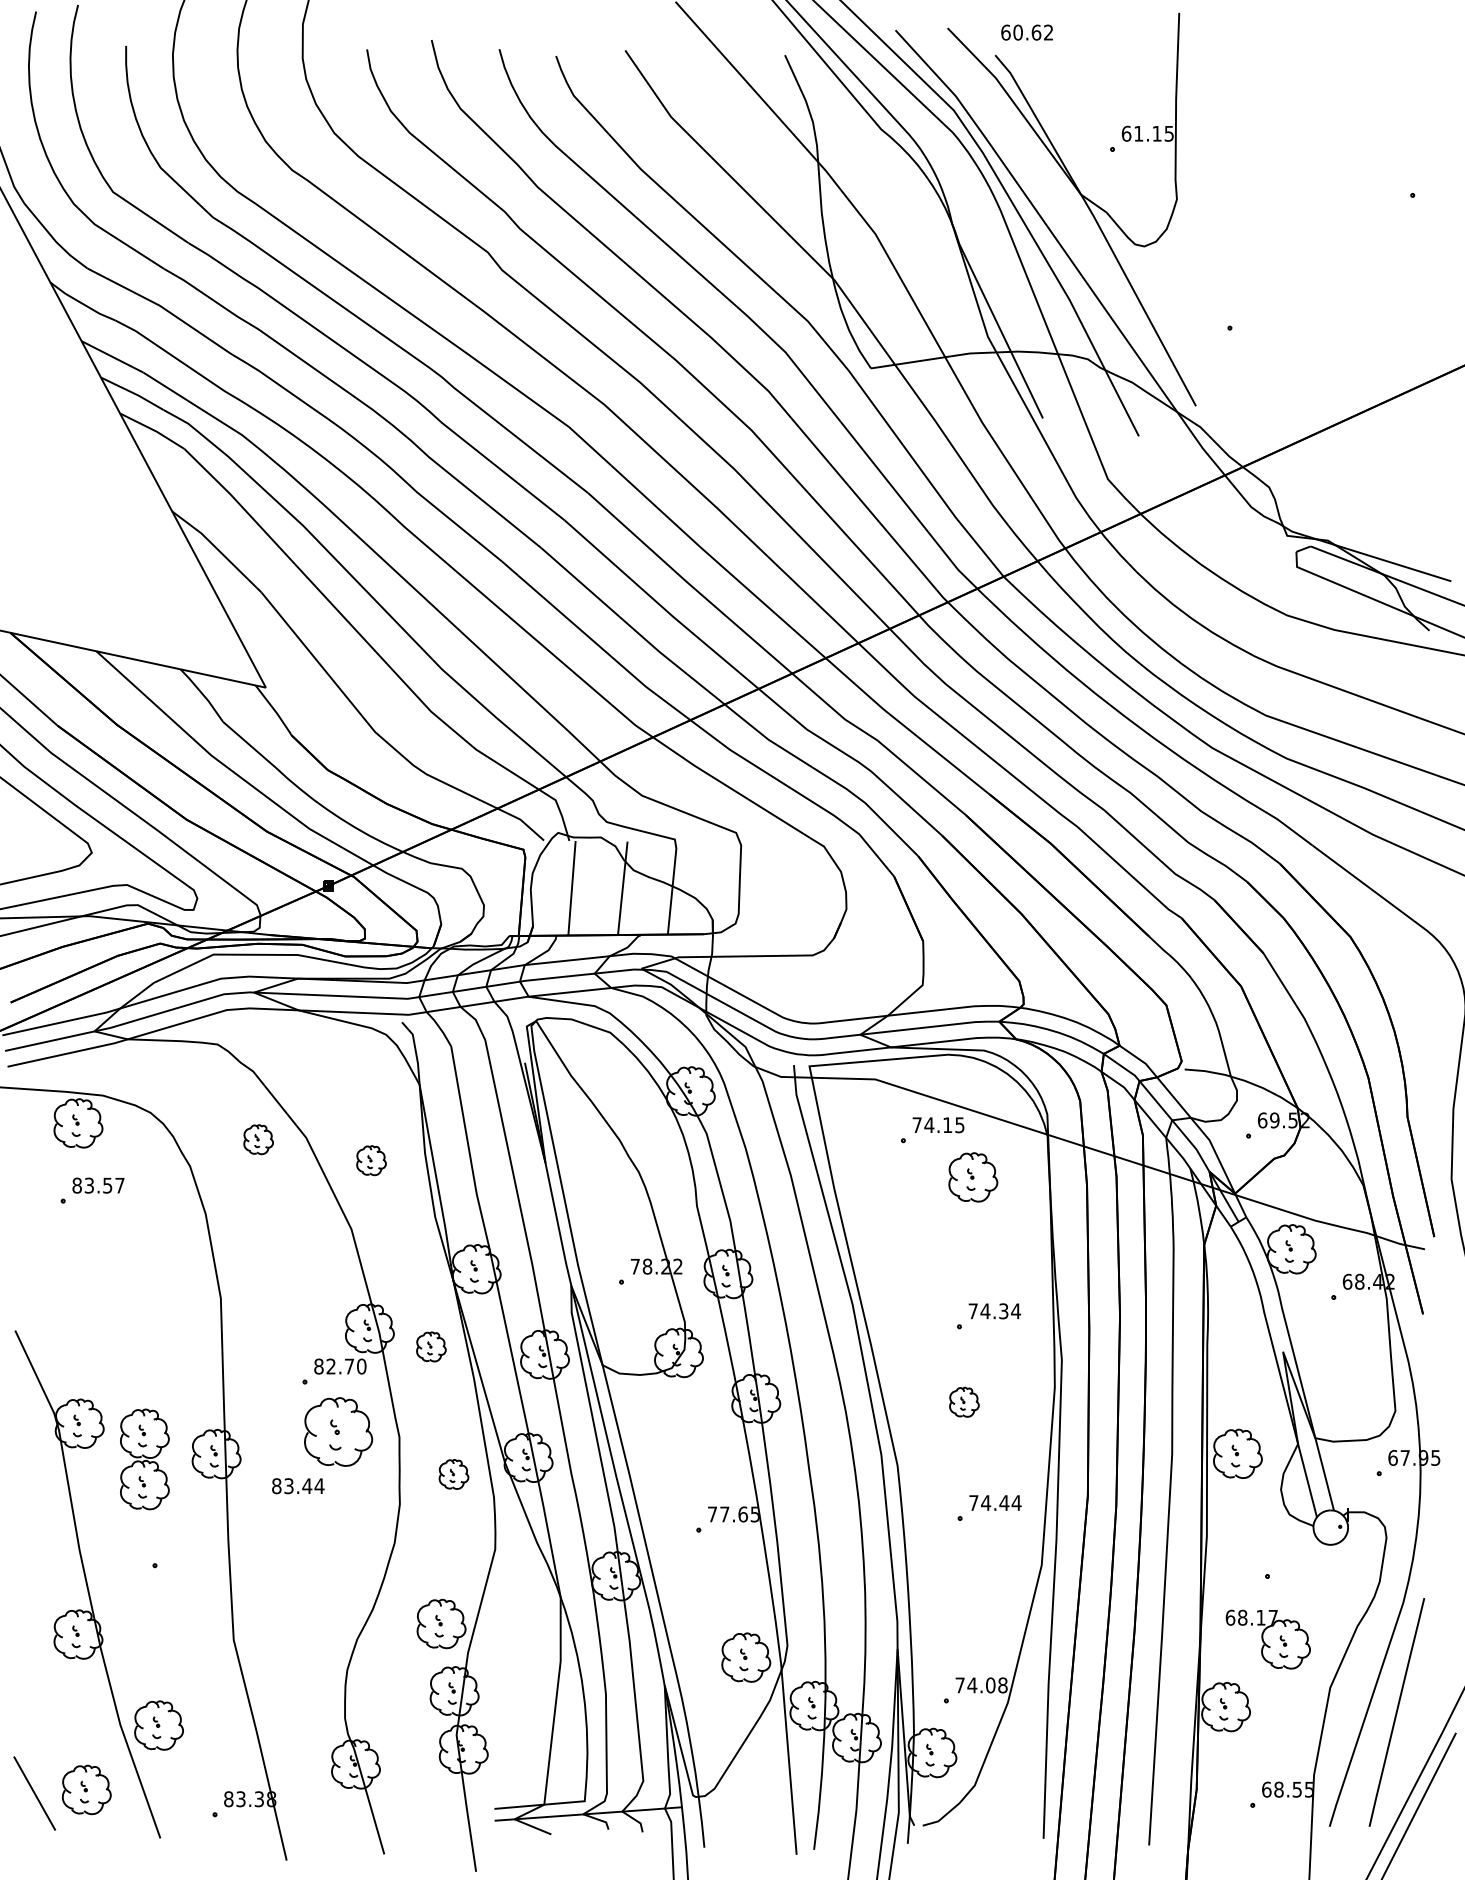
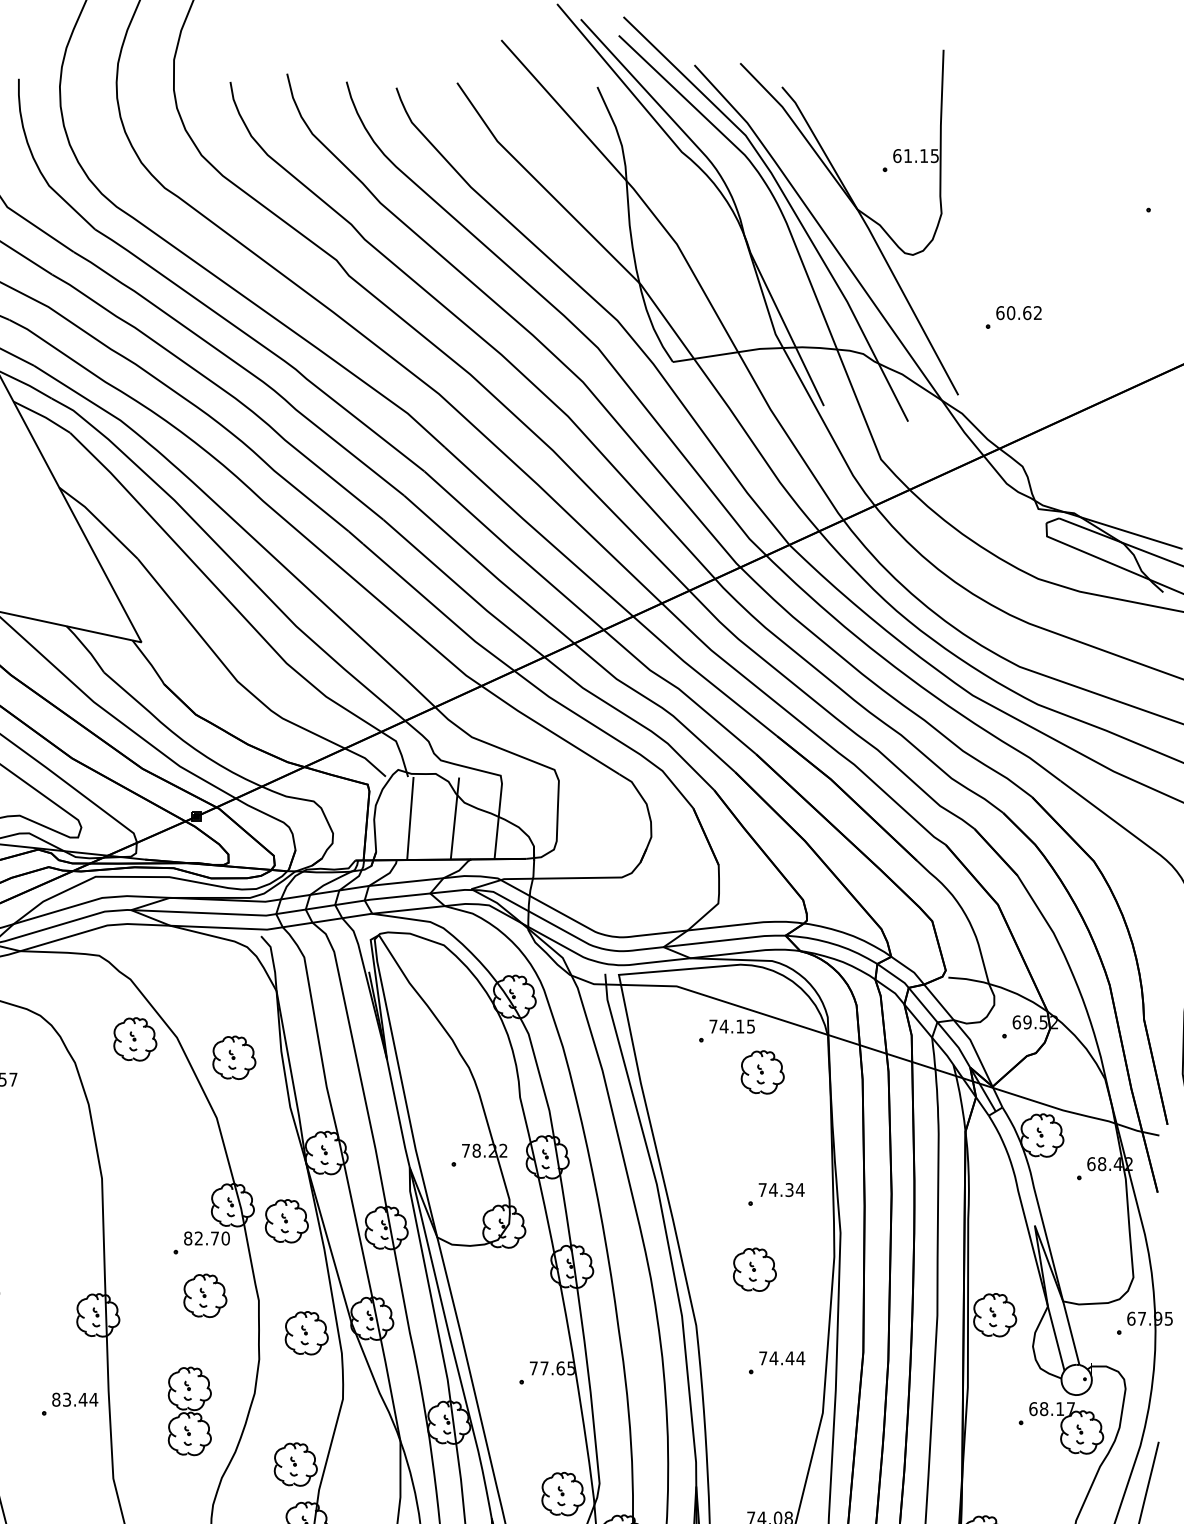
text: (1026, 32) -> (1018, 312), moved
part: (258, 1139) -> (135, 1039), size x1.67
part: (371, 1160) -> (234, 1057), size x1.67
part: (431, 1346) -> (287, 1220), size x1.67
part: (964, 1402) -> (755, 1270), size x1.67
part: (338, 1431) -> (205, 1295), size x0.71
part: (144, 1459) -> (189, 1411), moved
part: (453, 1474) -> (306, 1333), size x1.67
text: (298, 1486) -> (75, 1400), moved
part: (1267, 1639) -> (1065, 1428), moved

